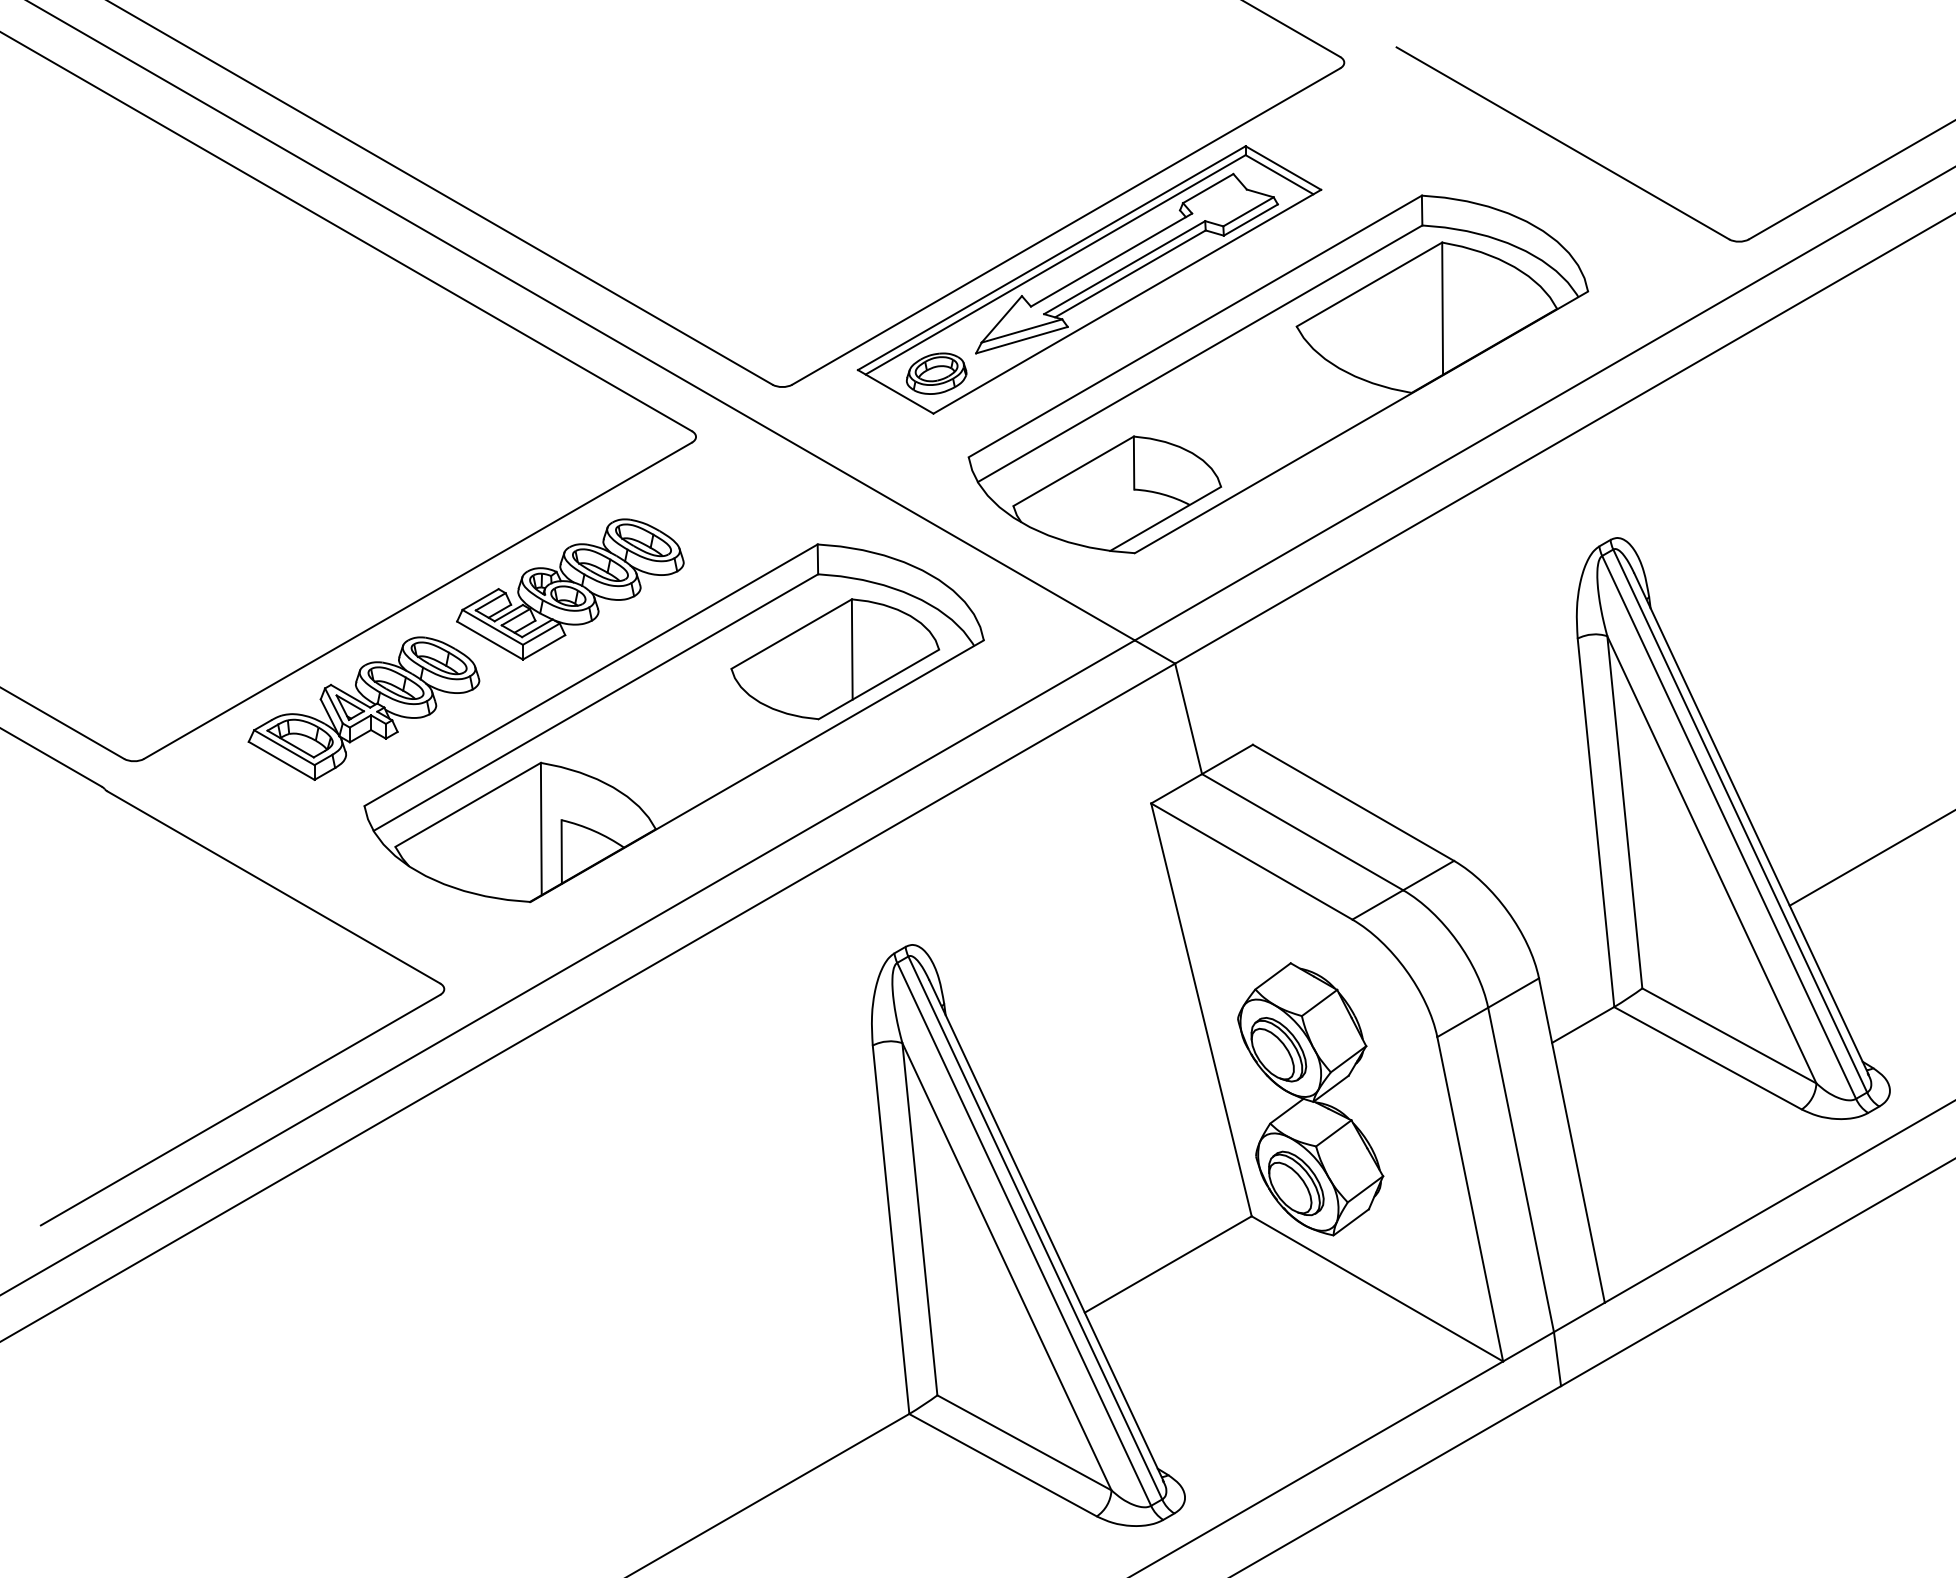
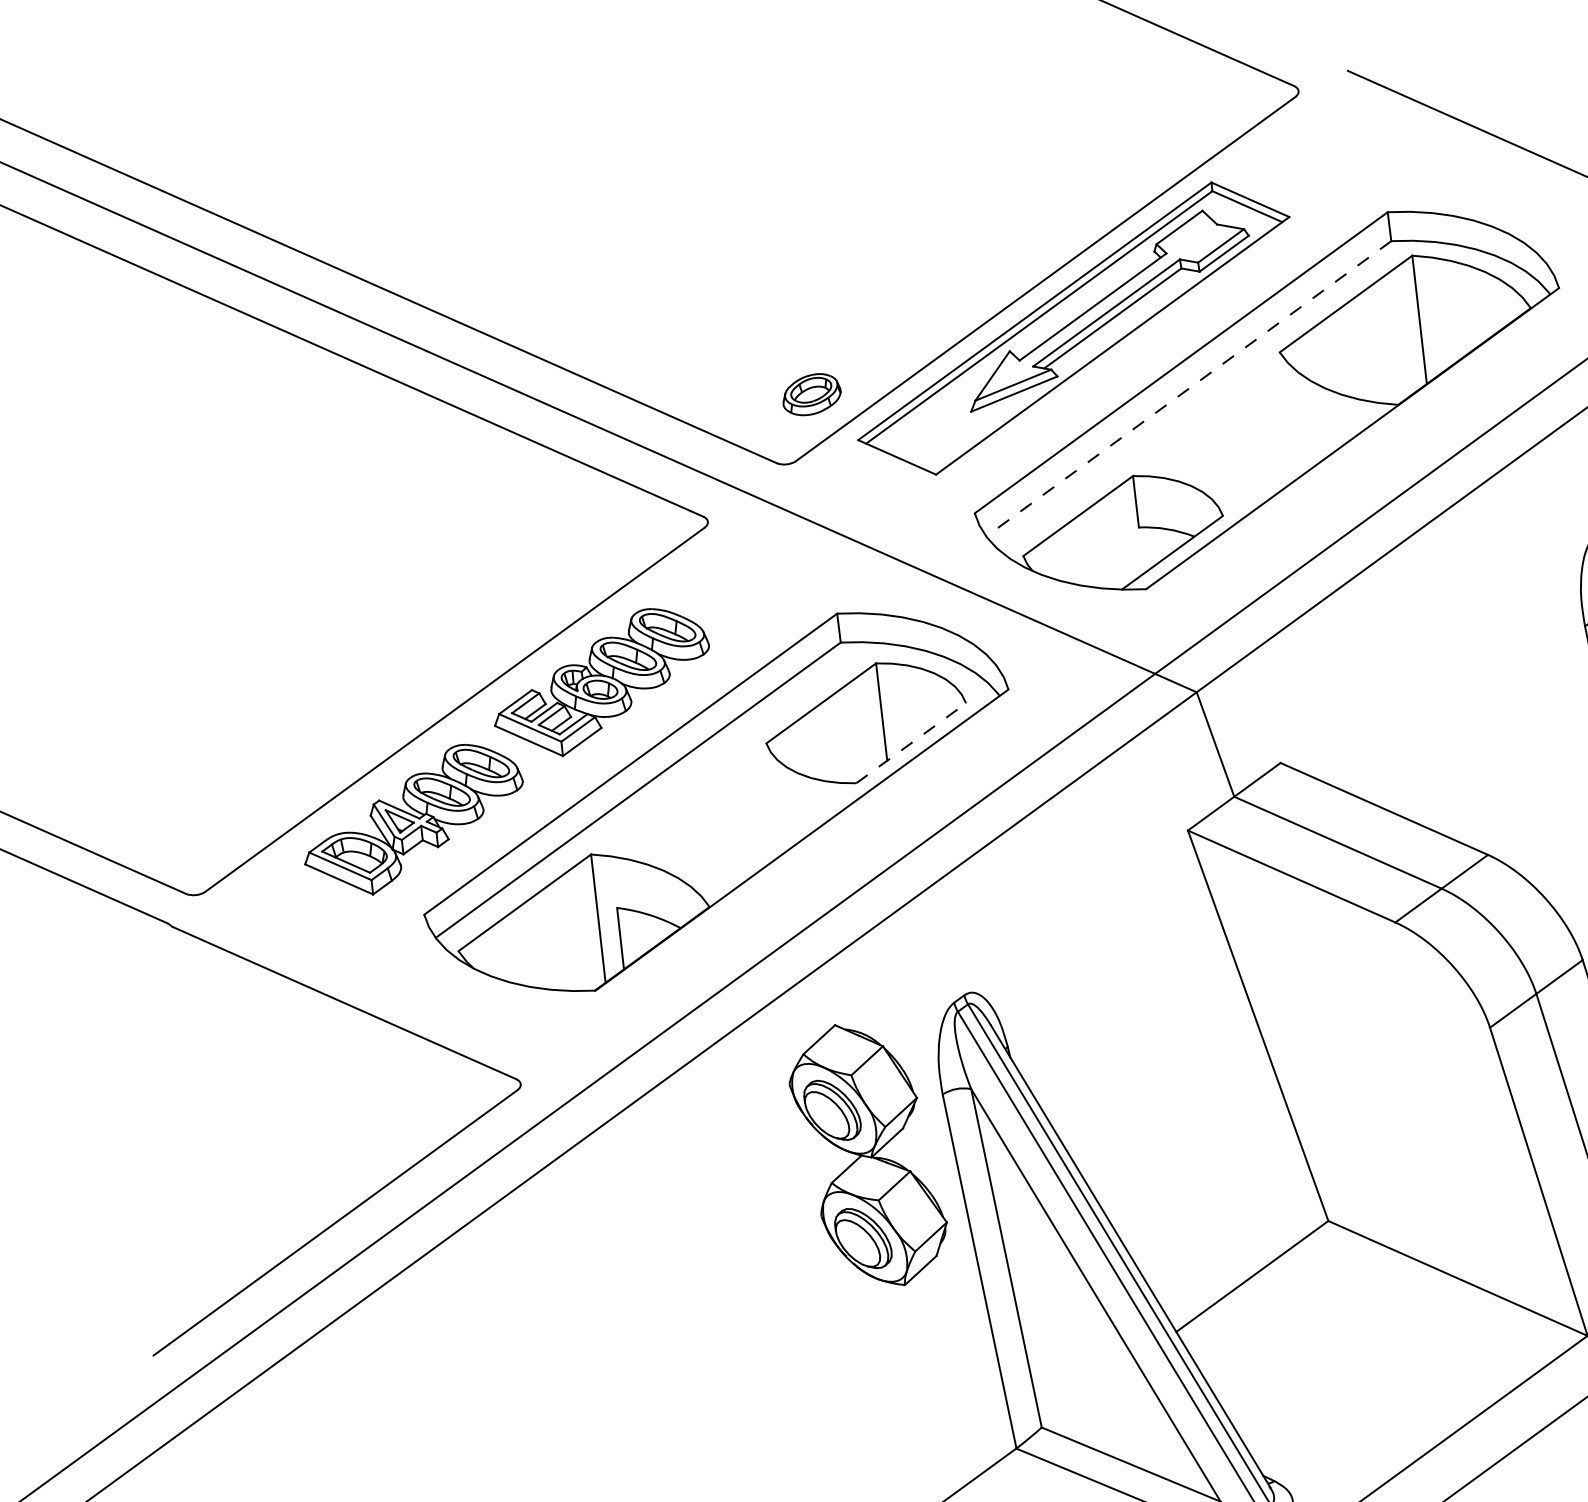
line: (1200, 353) -> (1189, 388), solid -> dashed
part: (936, 373) -> (811, 394), moved
line: (878, 684) -> (910, 743), solid -> dashed
part: (1310, 1099) -> (868, 1155), moved

